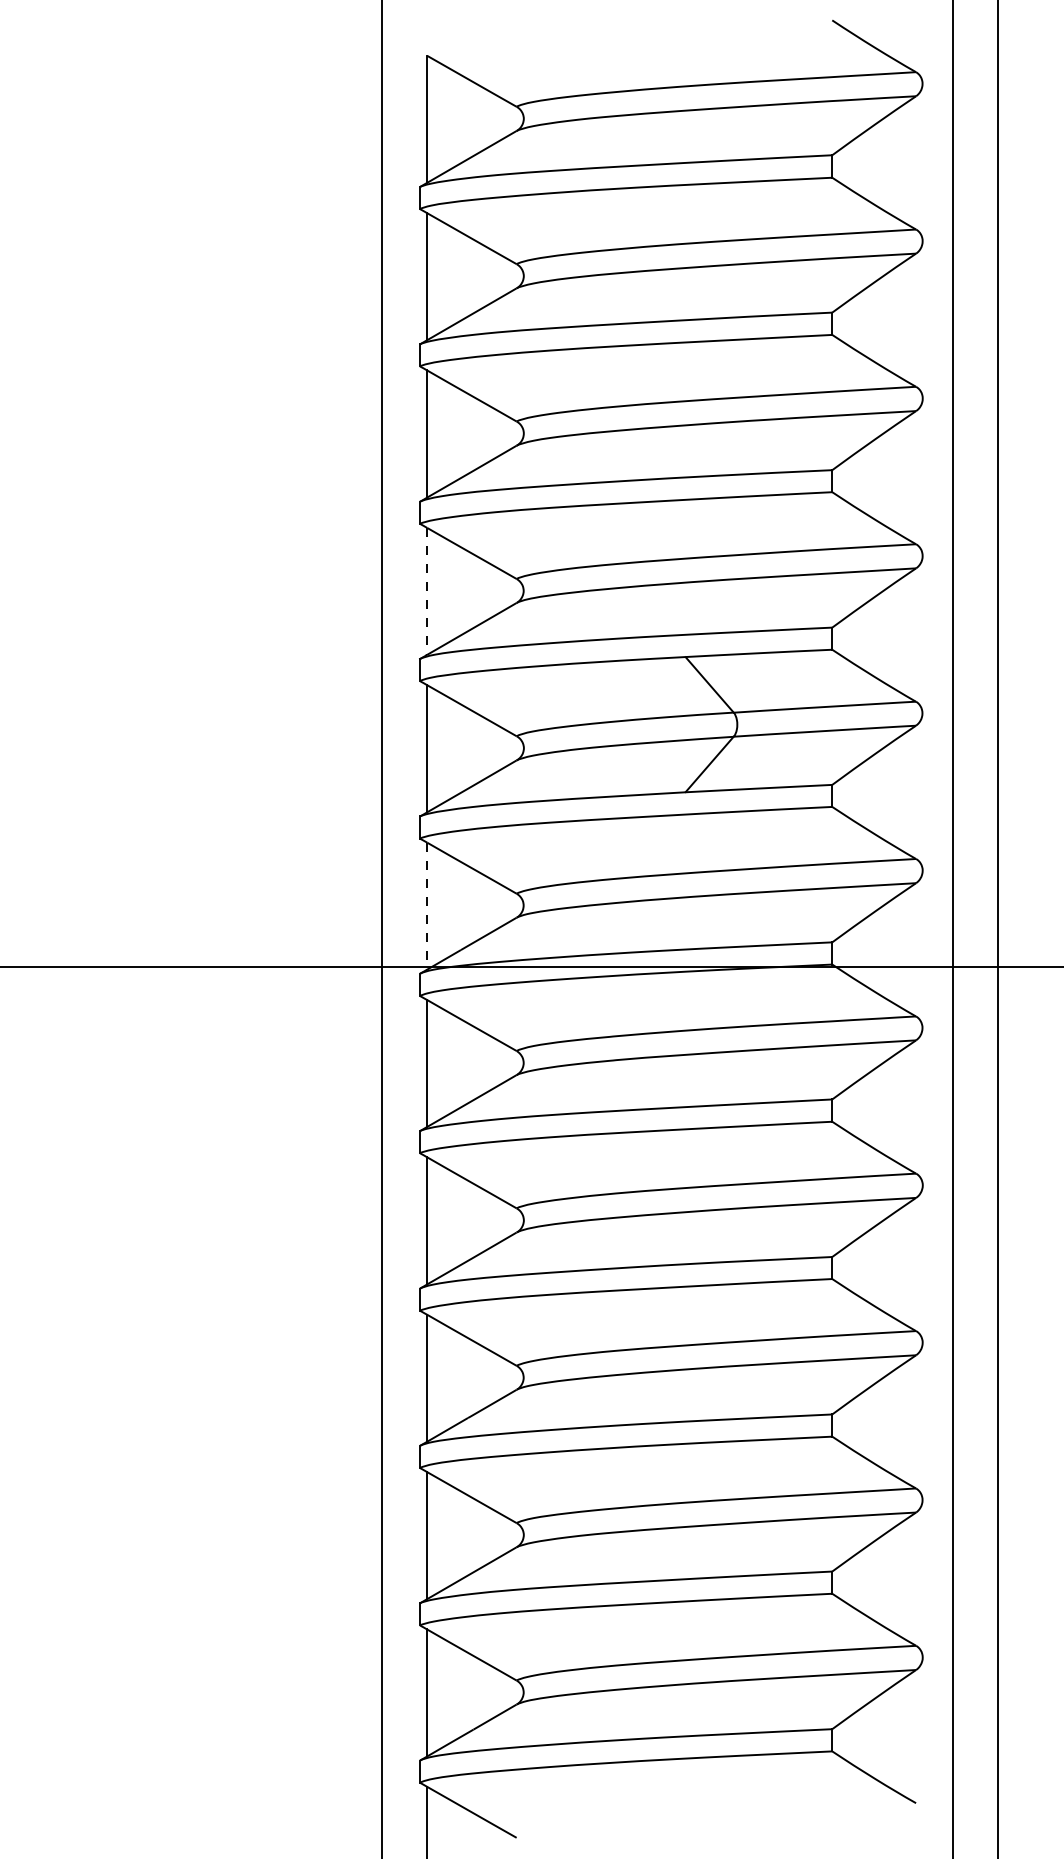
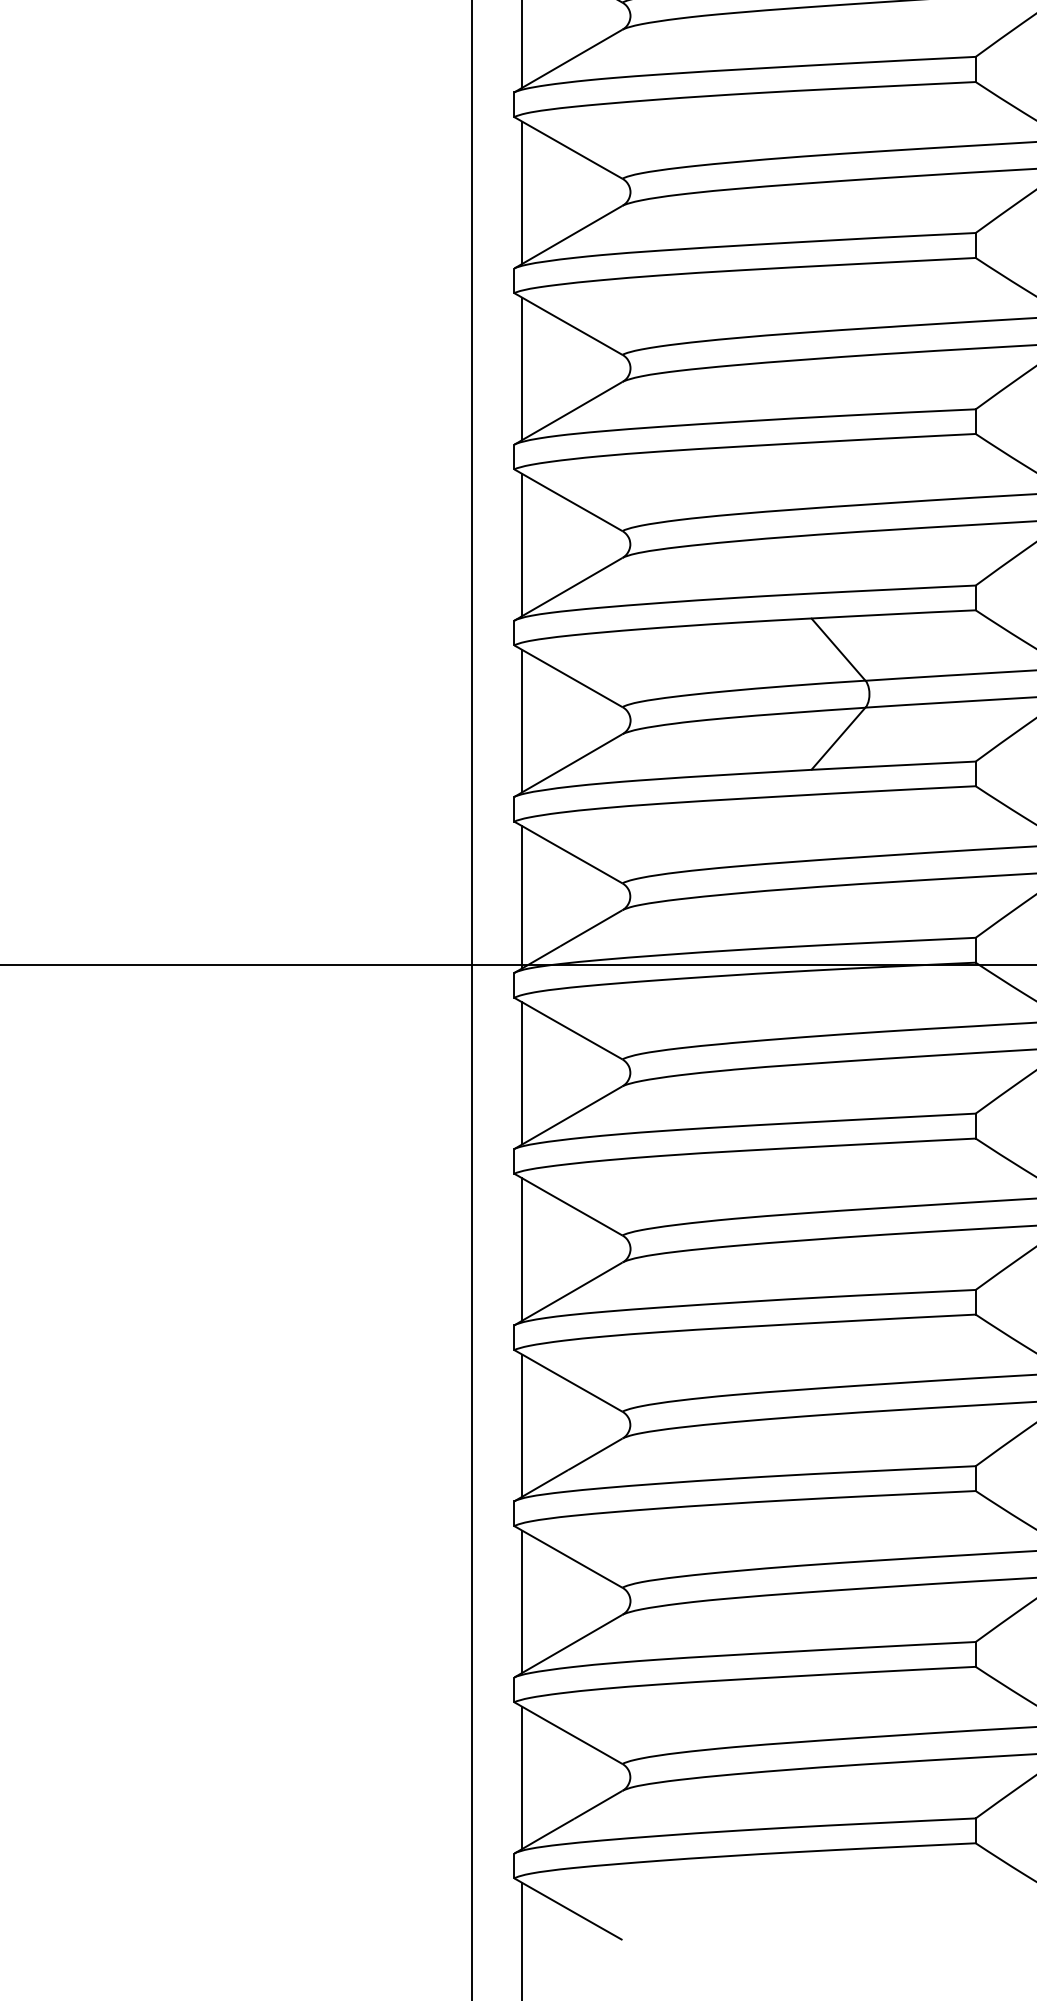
line: (427, 591) -> (522, 545), dashed -> solid
line: (427, 906) -> (522, 897), dashed -> solid

